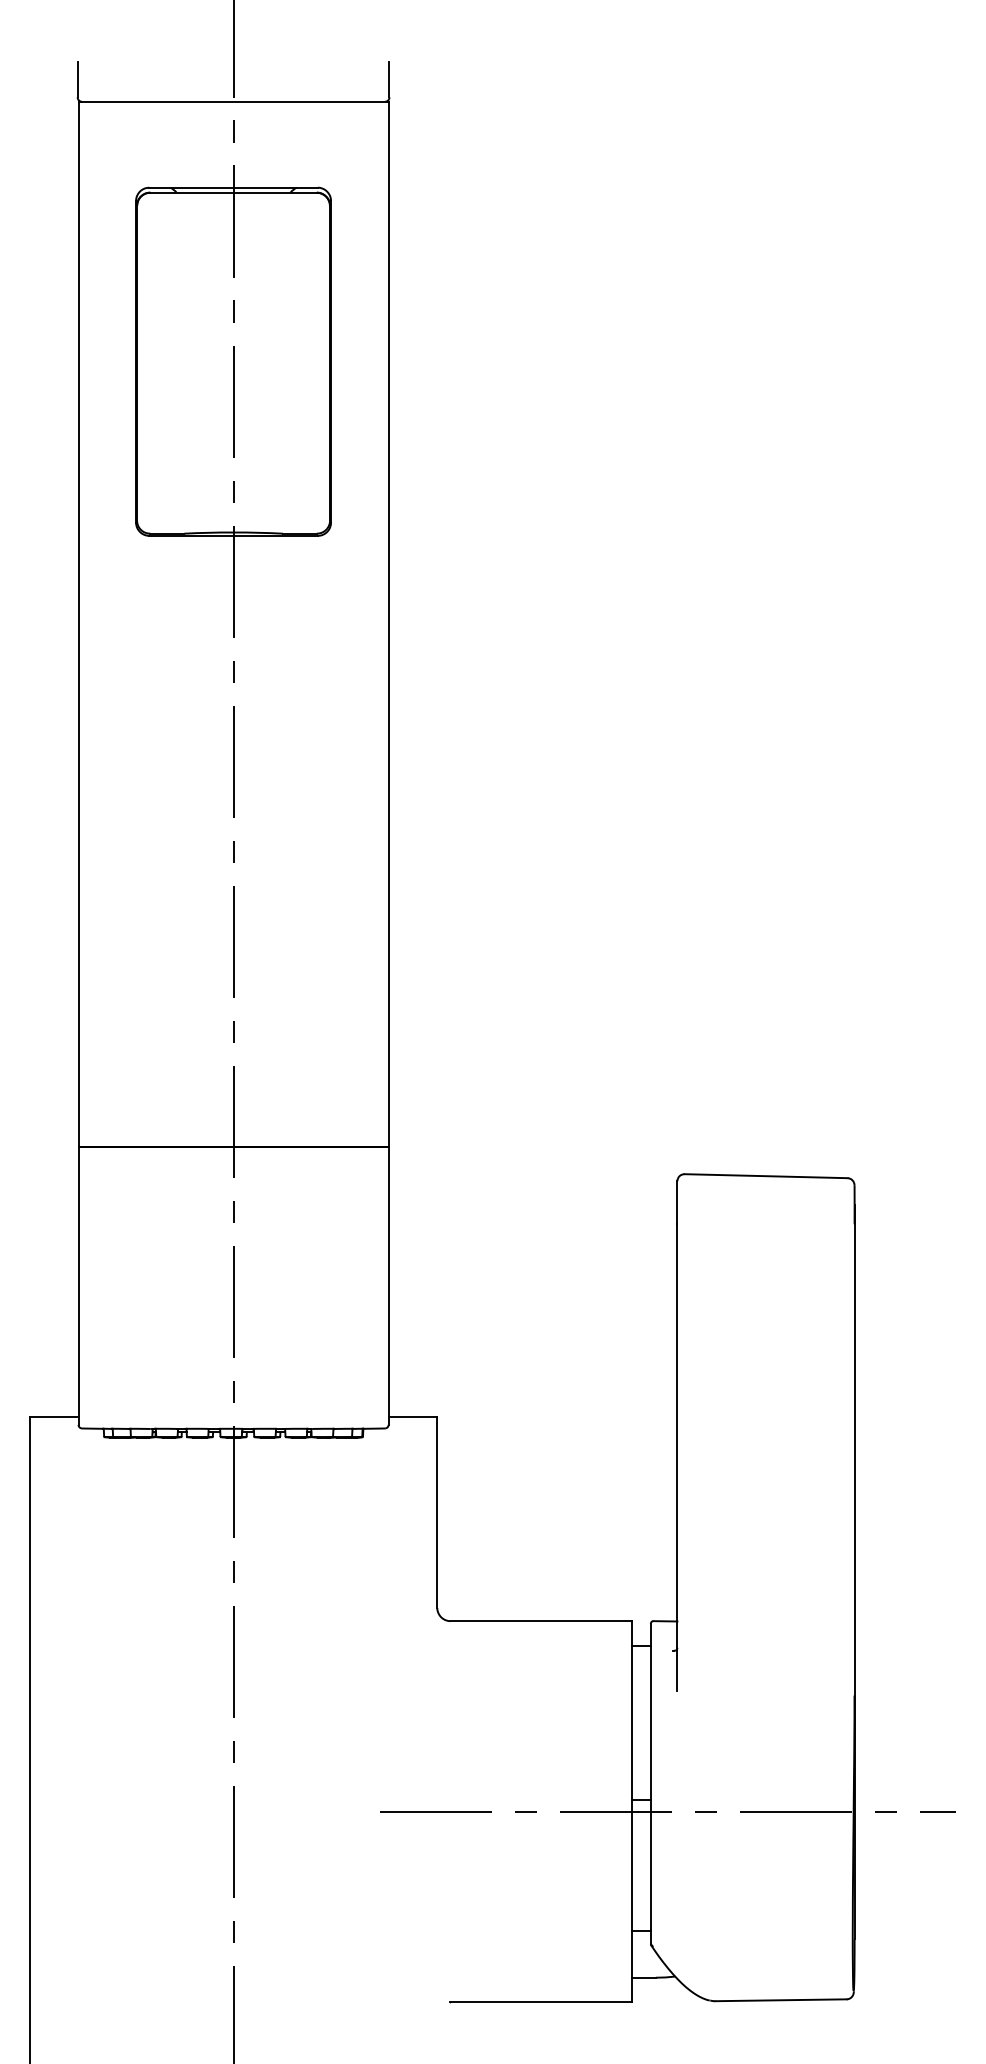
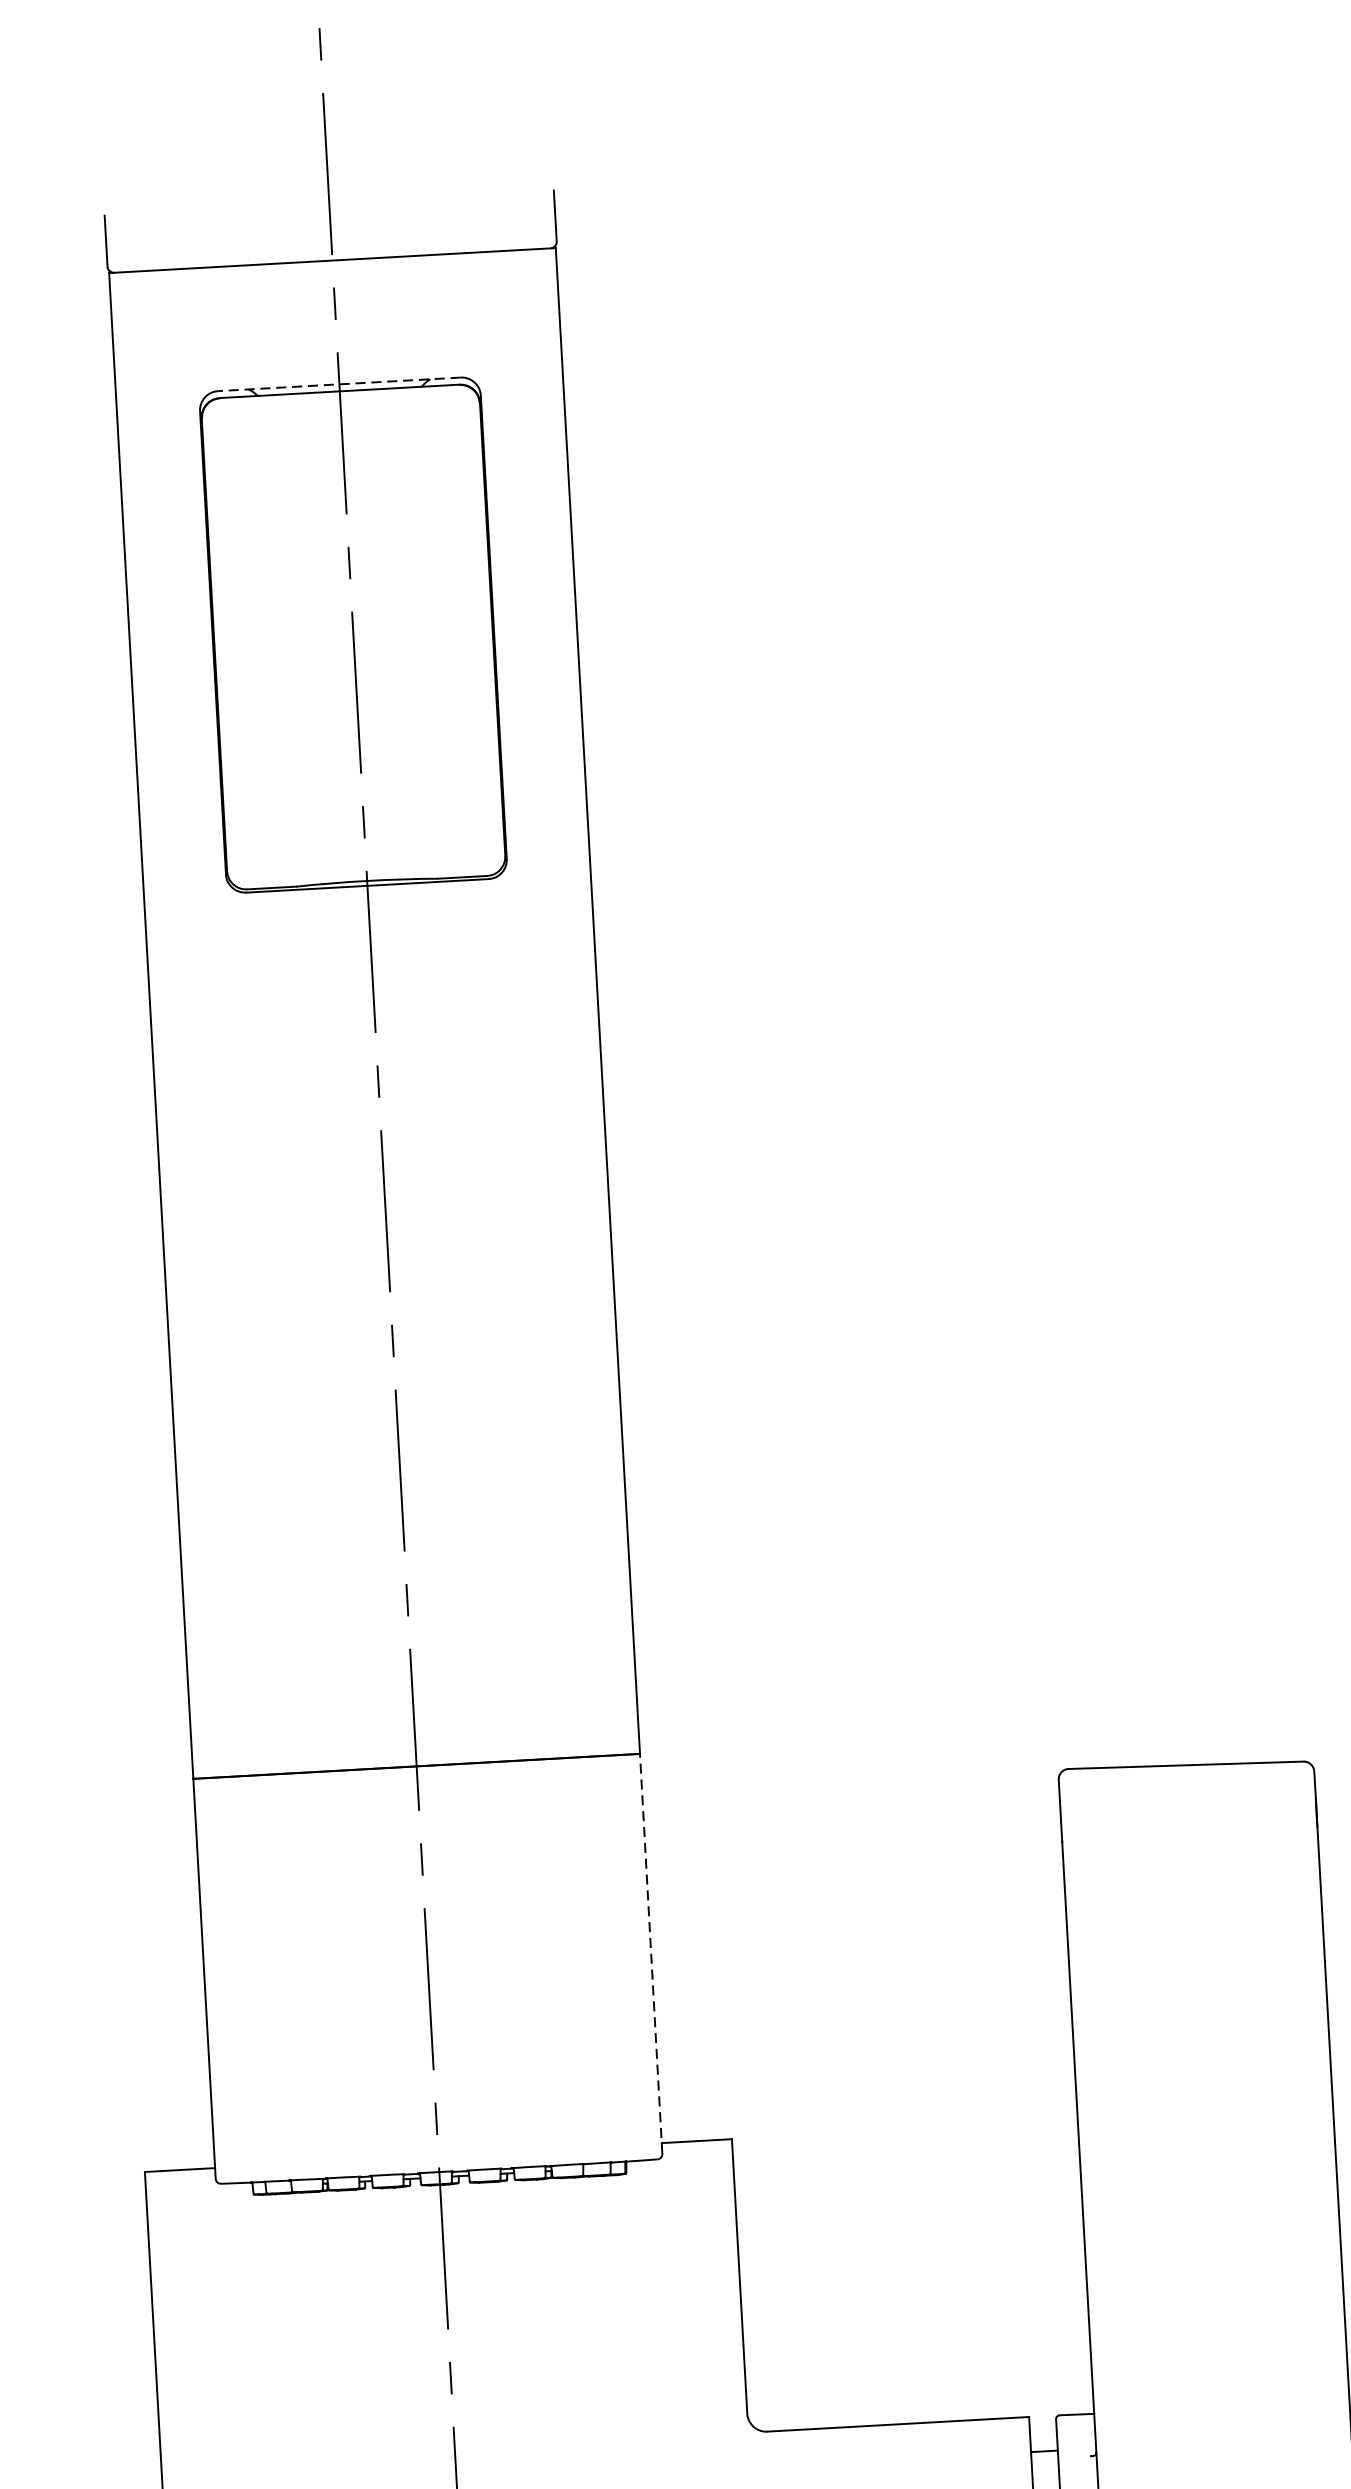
line: (233, 187) -> (339, 384), solid -> dashed
line: (388, 1286) -> (651, 1954), solid -> dashed

